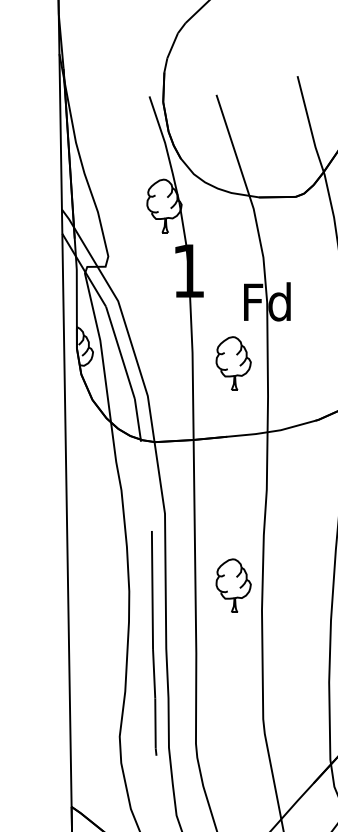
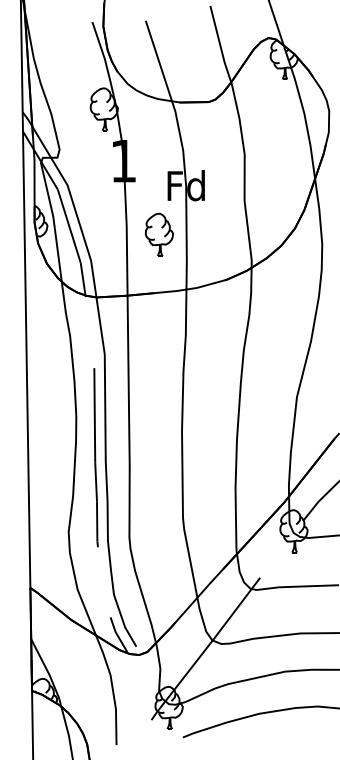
part: (233, 585) -> (159, 411), removed

